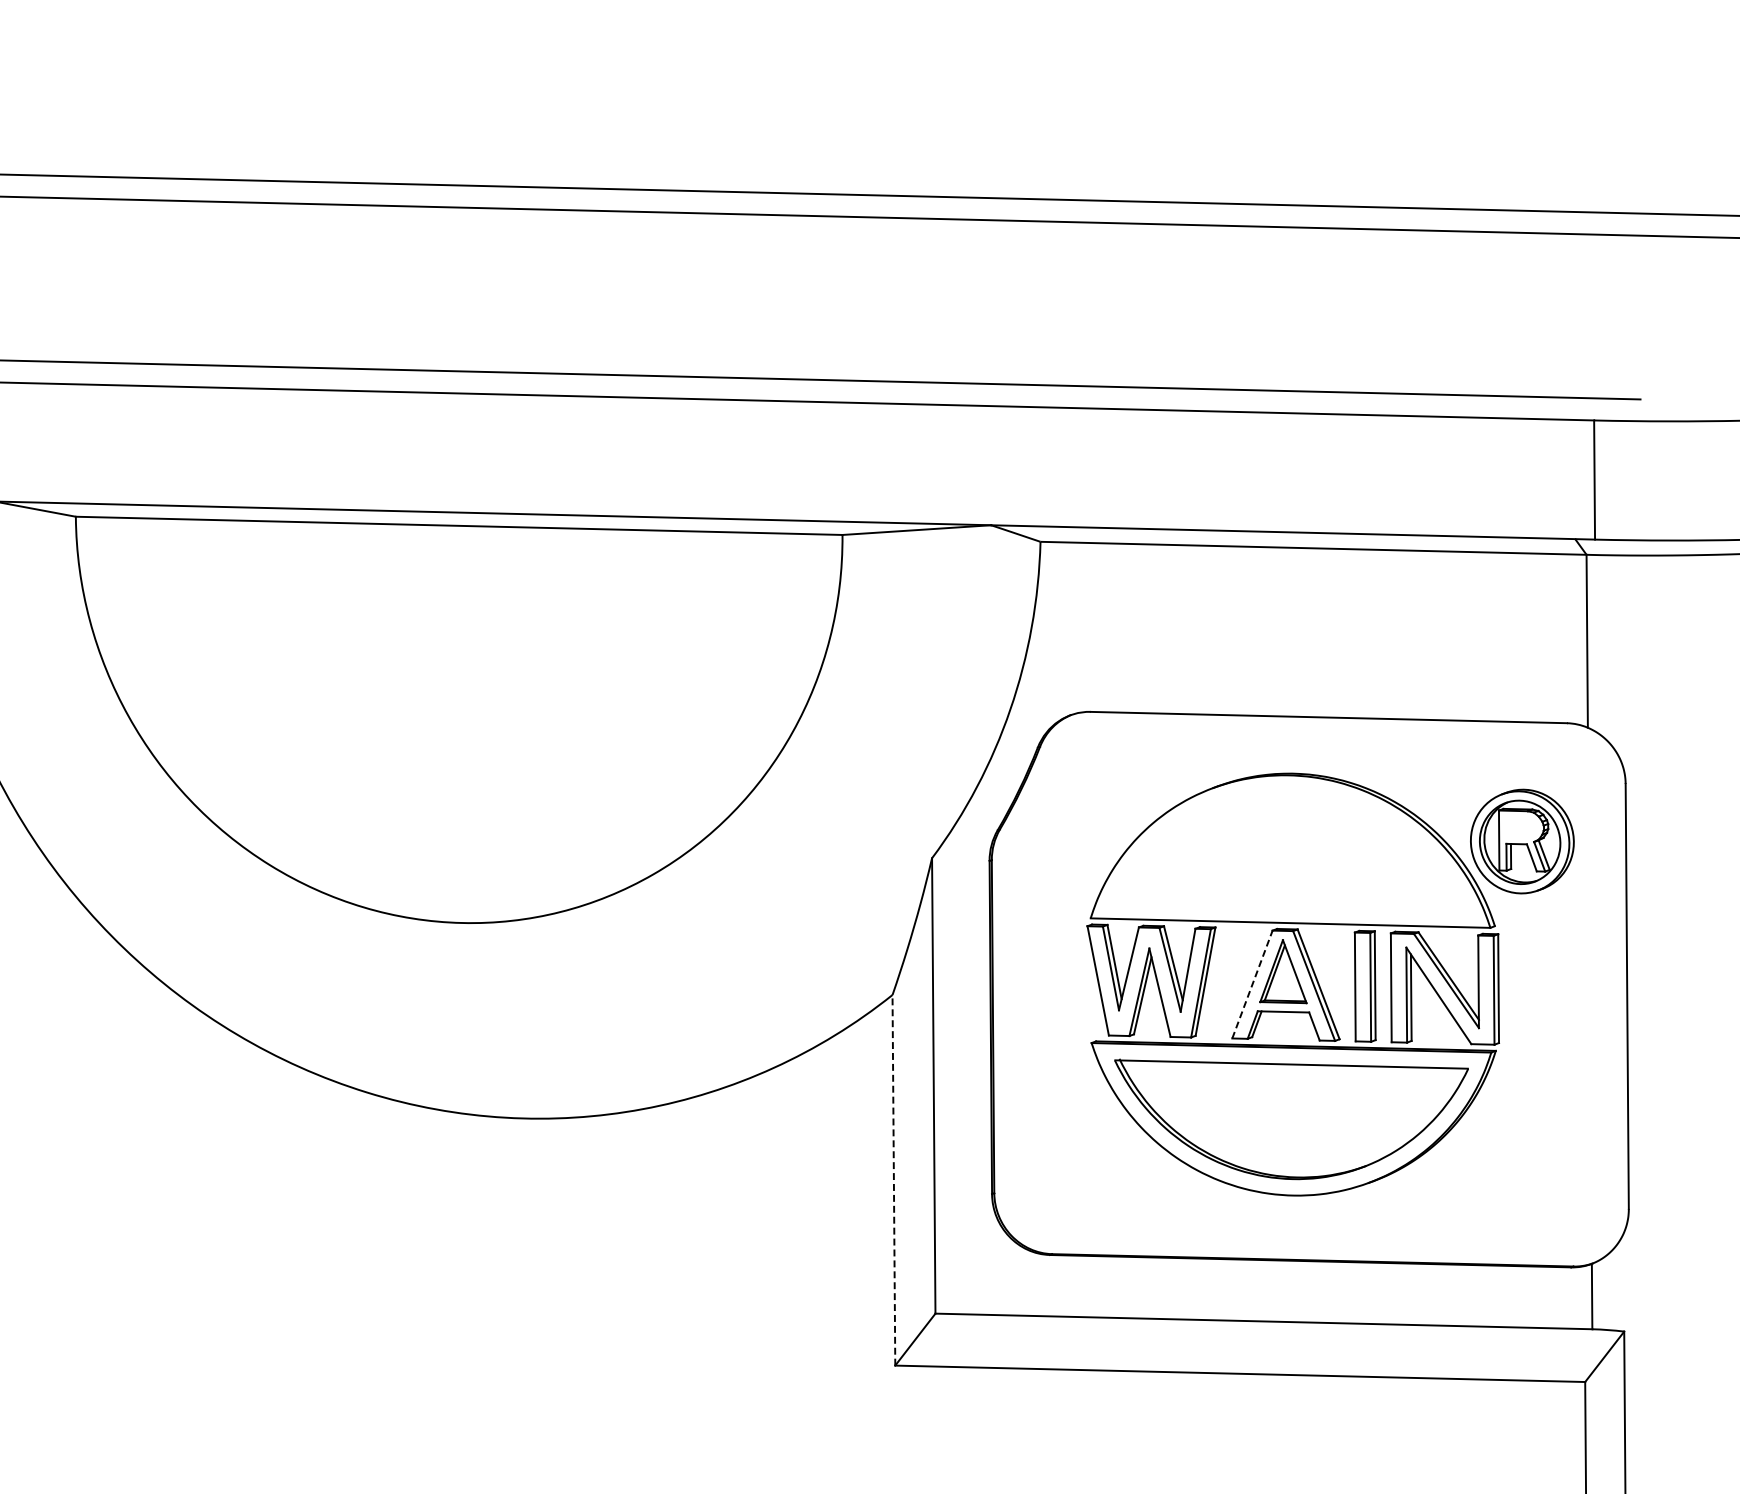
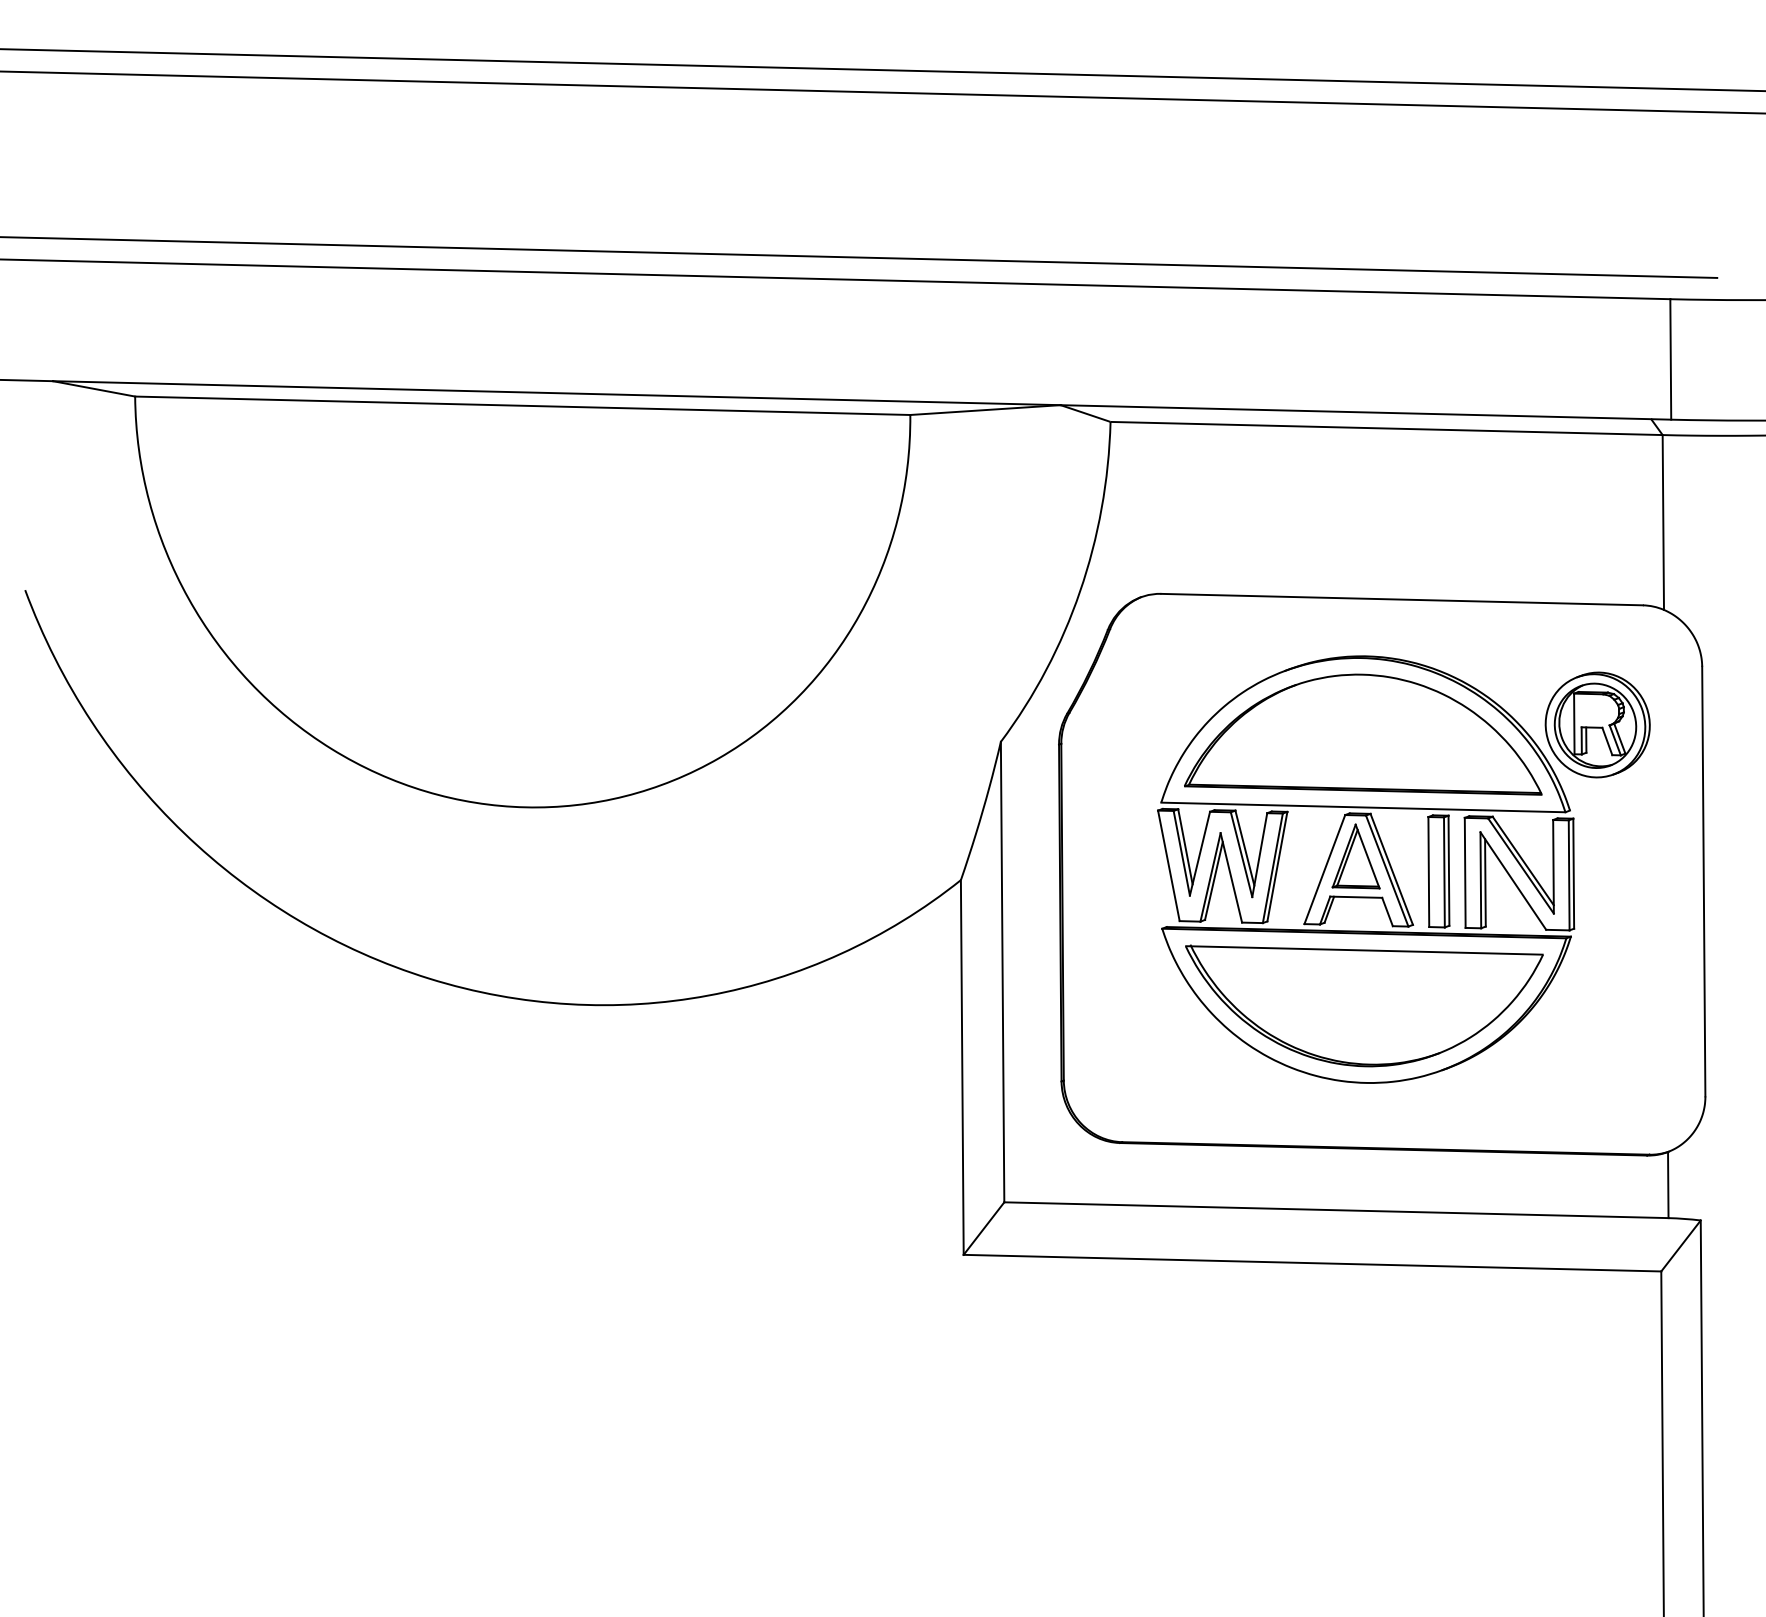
part: (1290, 850) -> (1363, 734), added
line: (1253, 984) -> (1325, 869), dashed -> solid
line: (894, 1180) -> (962, 1067), dashed -> solid

